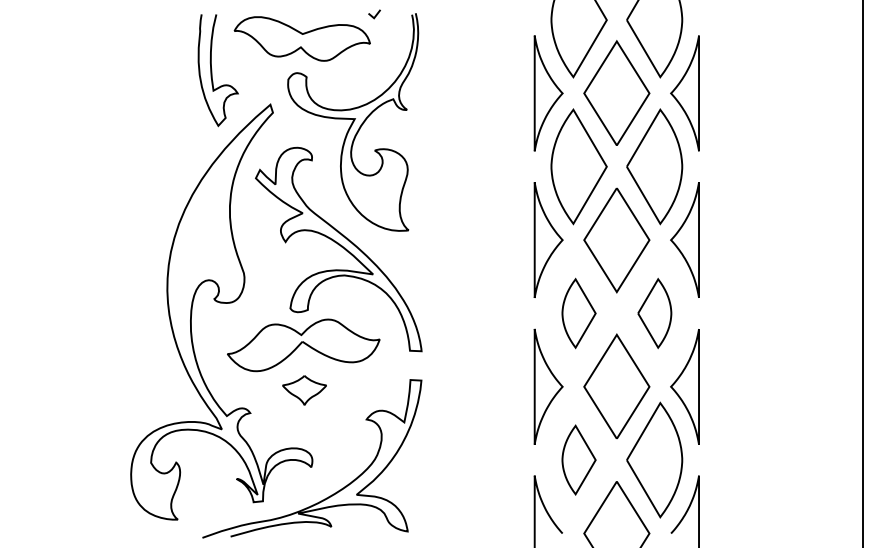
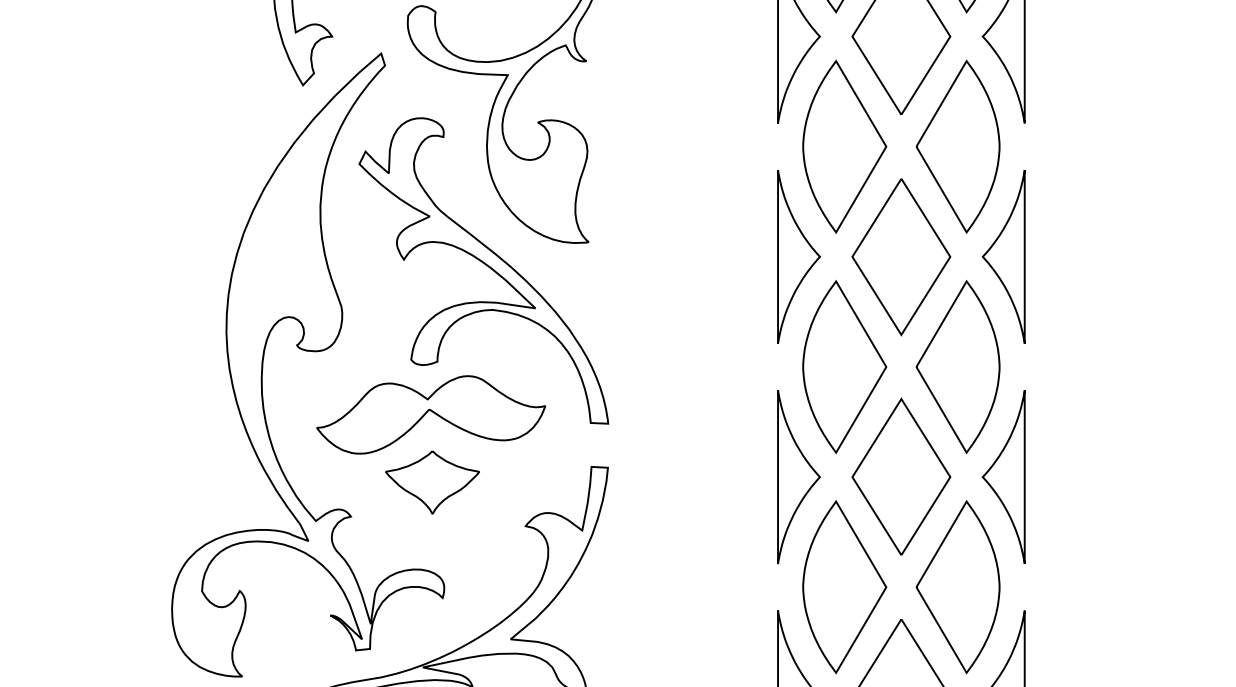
part: (578, 313) -> (843, 367), size x1.67
part: (654, 313) -> (957, 367), size x1.67
part: (304, 390) -> (432, 482), size x1.43
part: (578, 459) -> (843, 586), size x1.67

